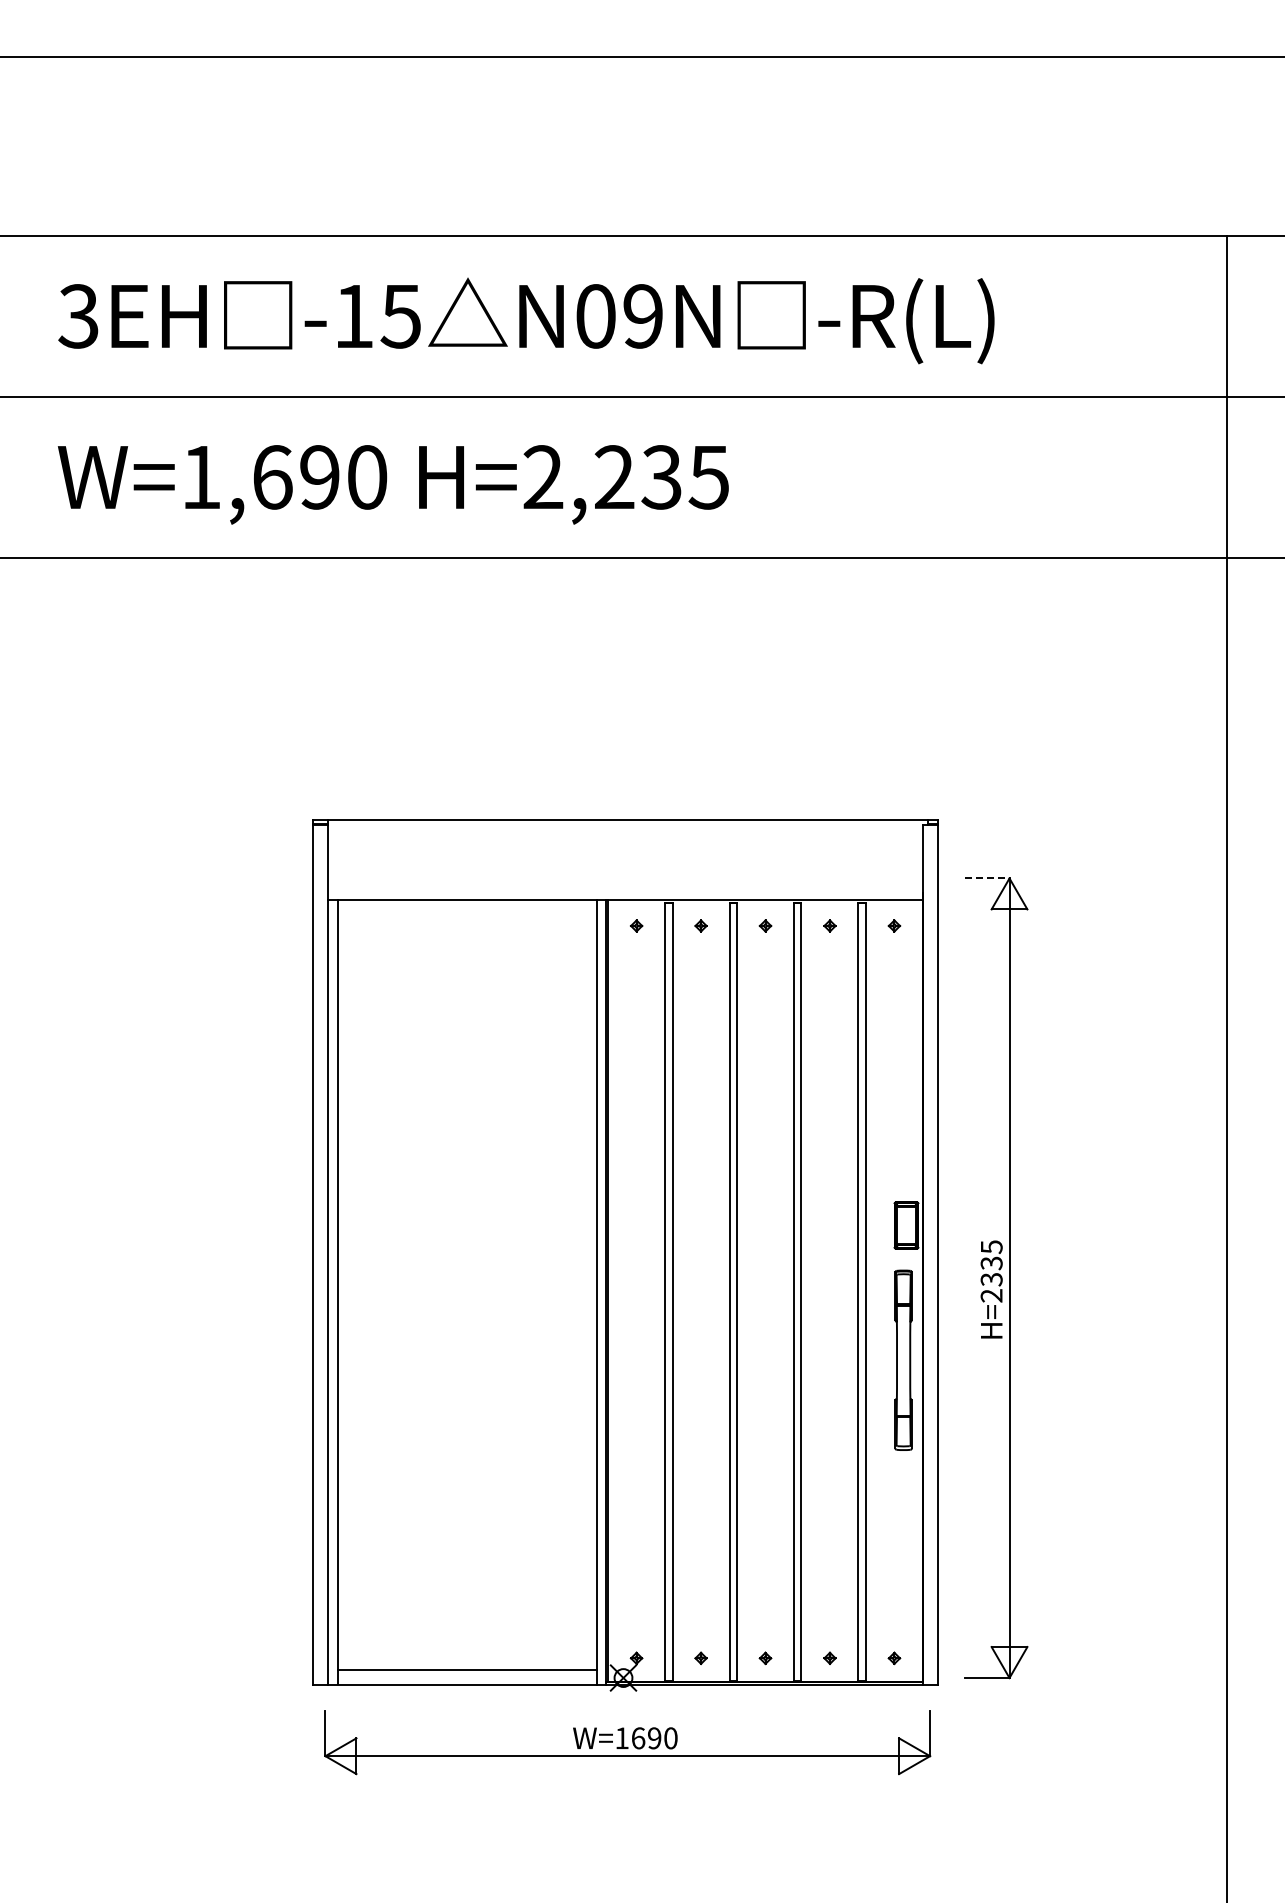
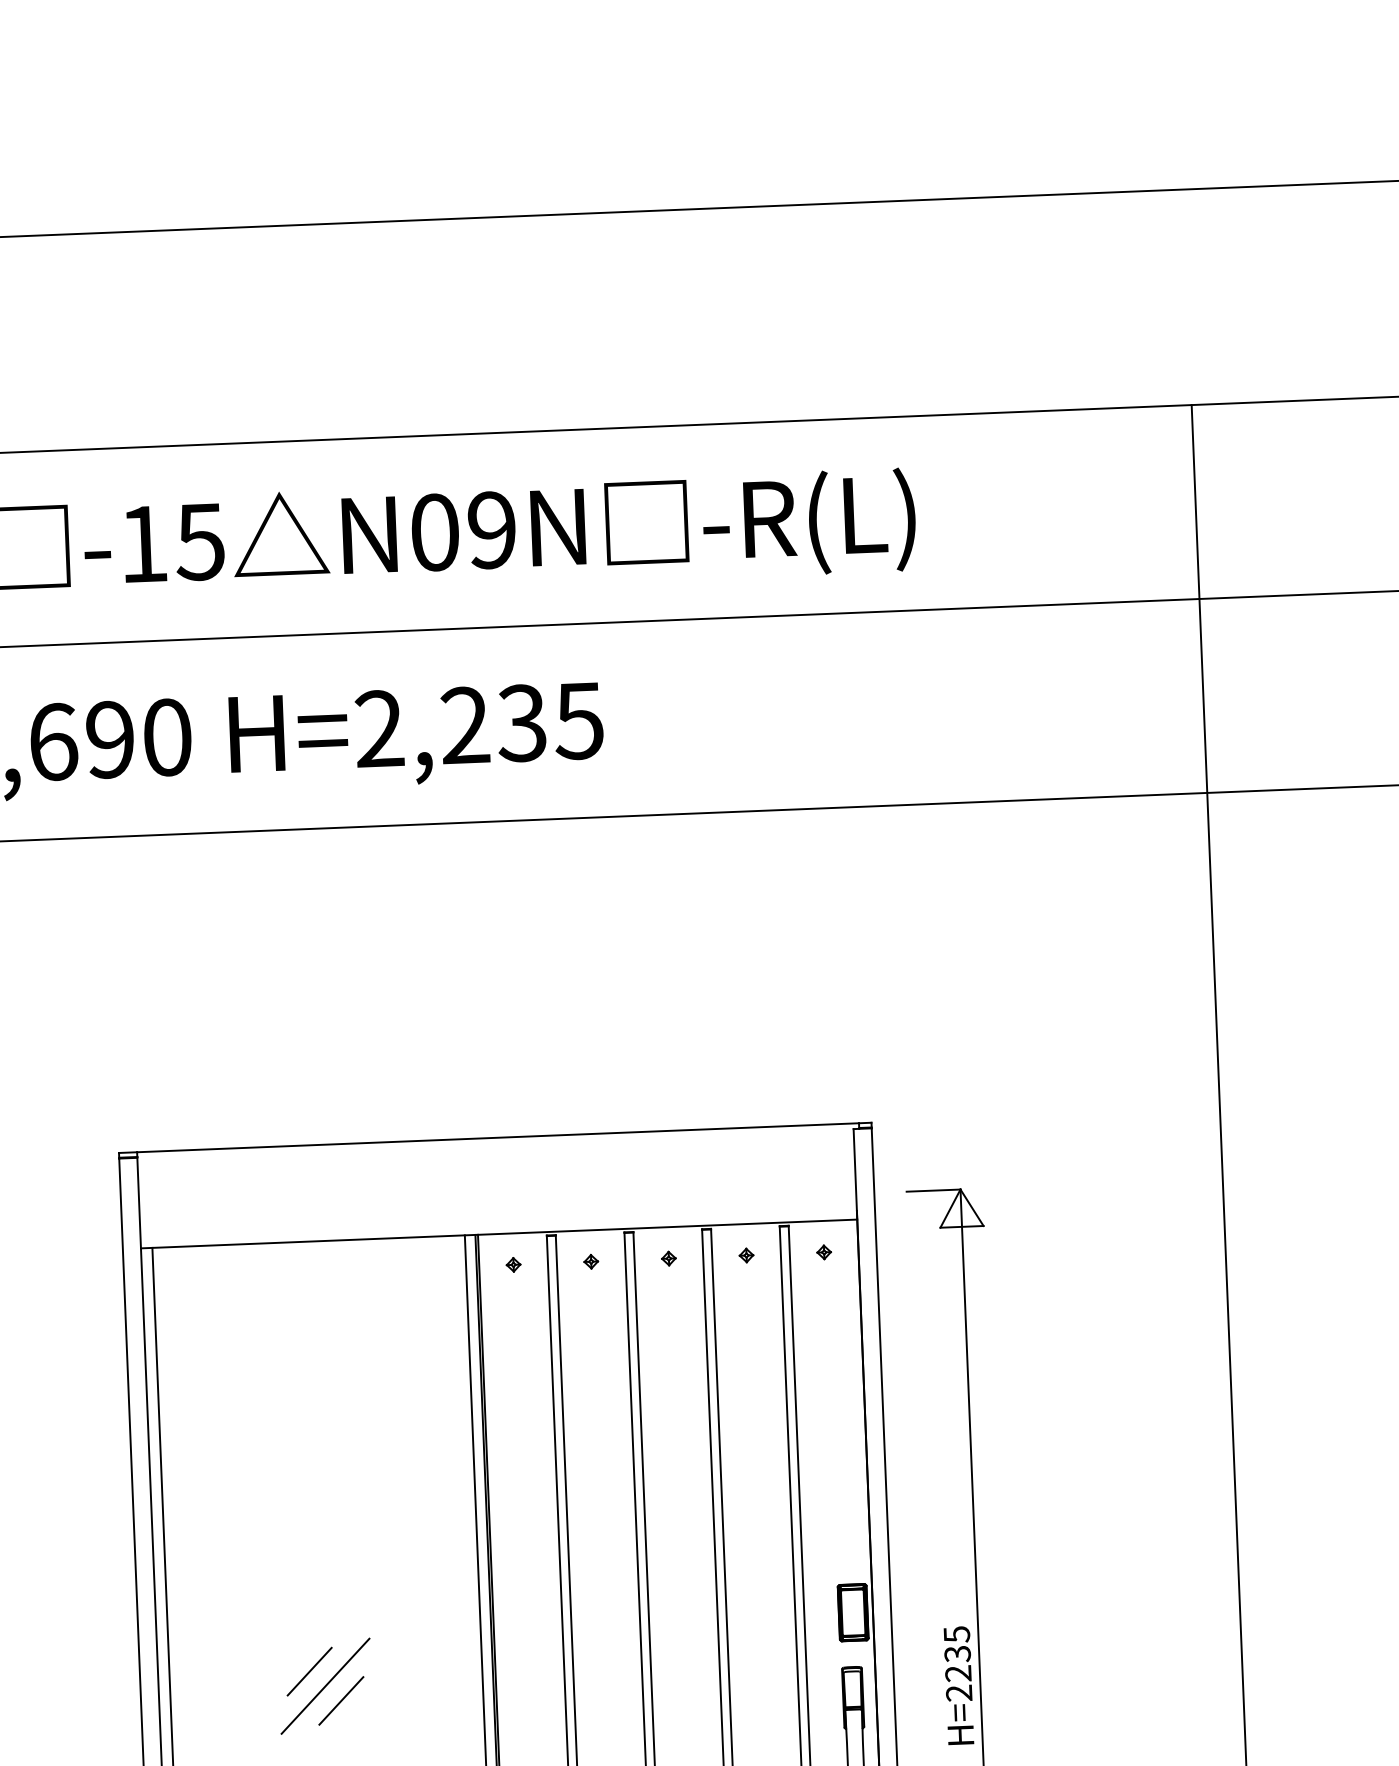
line: (987, 878) -> (933, 1190), dashed -> solid
line: (454, 1256) -> (310, 1671), added
line: (466, 1268) -> (325, 1685), added
text: (991, 1279) -> (958, 1673), H=2335 -> H=2235
line: (479, 1281) -> (341, 1700), added

